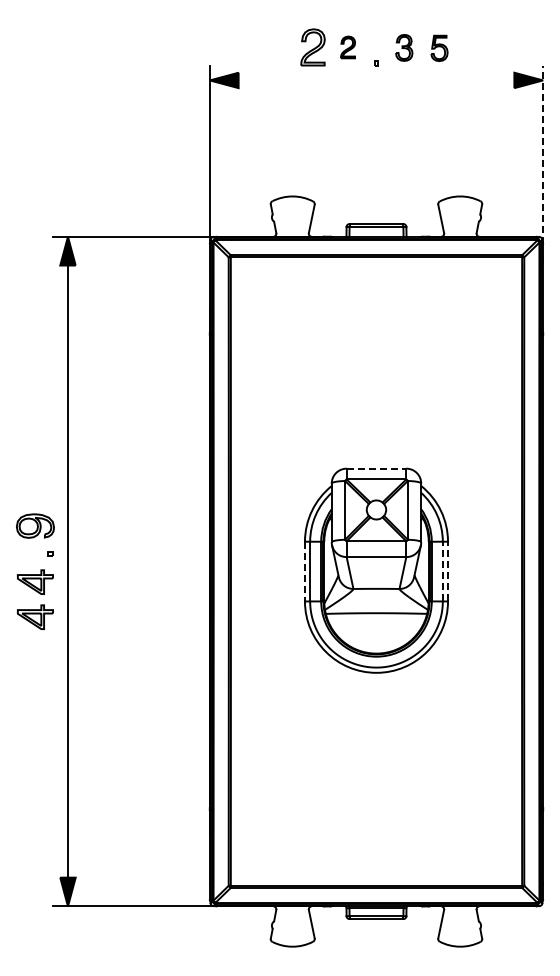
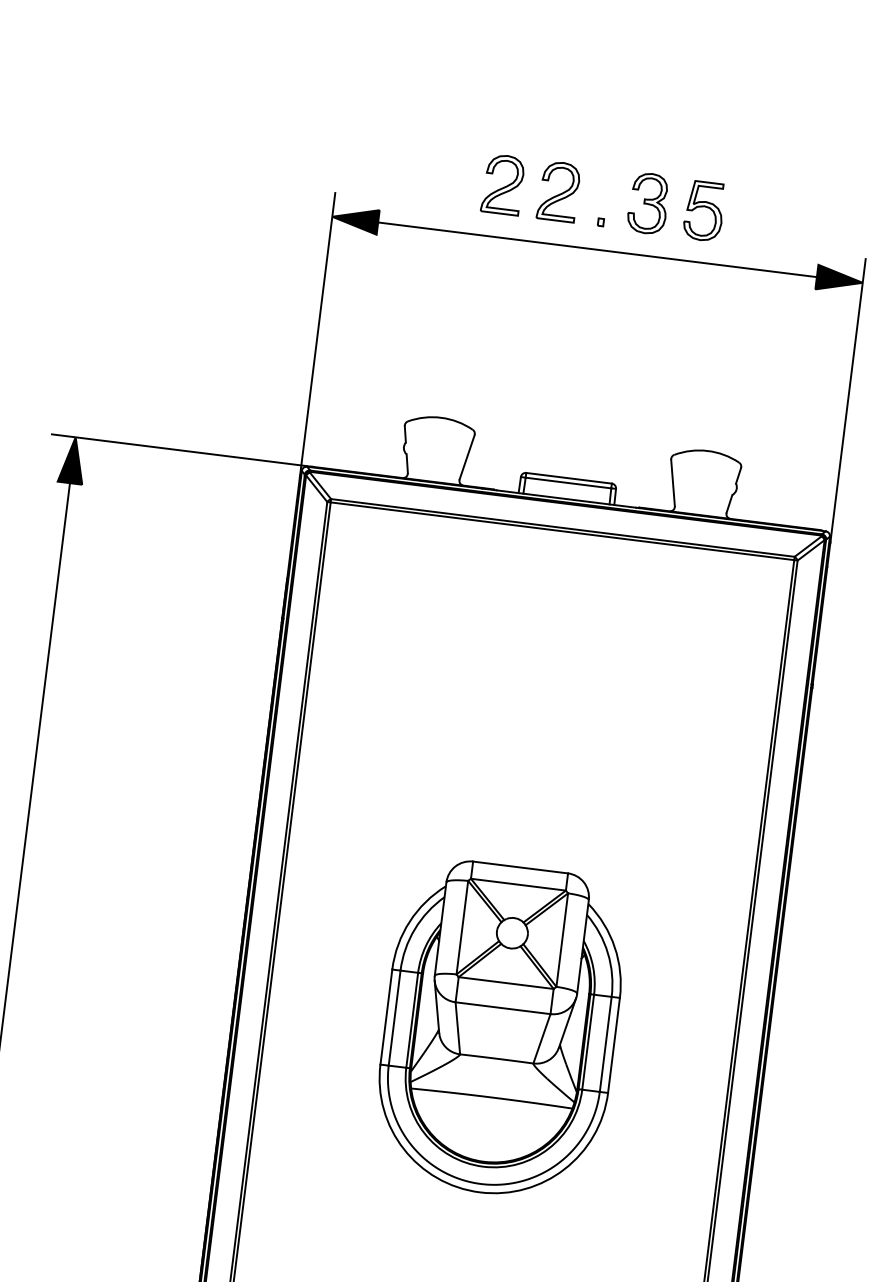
part: (347, 47) -> (557, 191), size x1.67
part: (403, 47) -> (647, 202), size x1.43
part: (439, 48) -> (704, 211), size x1.43
line: (376, 80) -> (597, 249), added
line: (543, 154) -> (848, 400), dashed -> solid
line: (376, 468) -> (520, 867), dashed -> solid
line: (304, 571) -> (385, 1016), dashed -> solid
line: (442, 571) -> (605, 1044), dashed -> solid
line: (448, 571) -> (614, 1045), dashed -> solid

